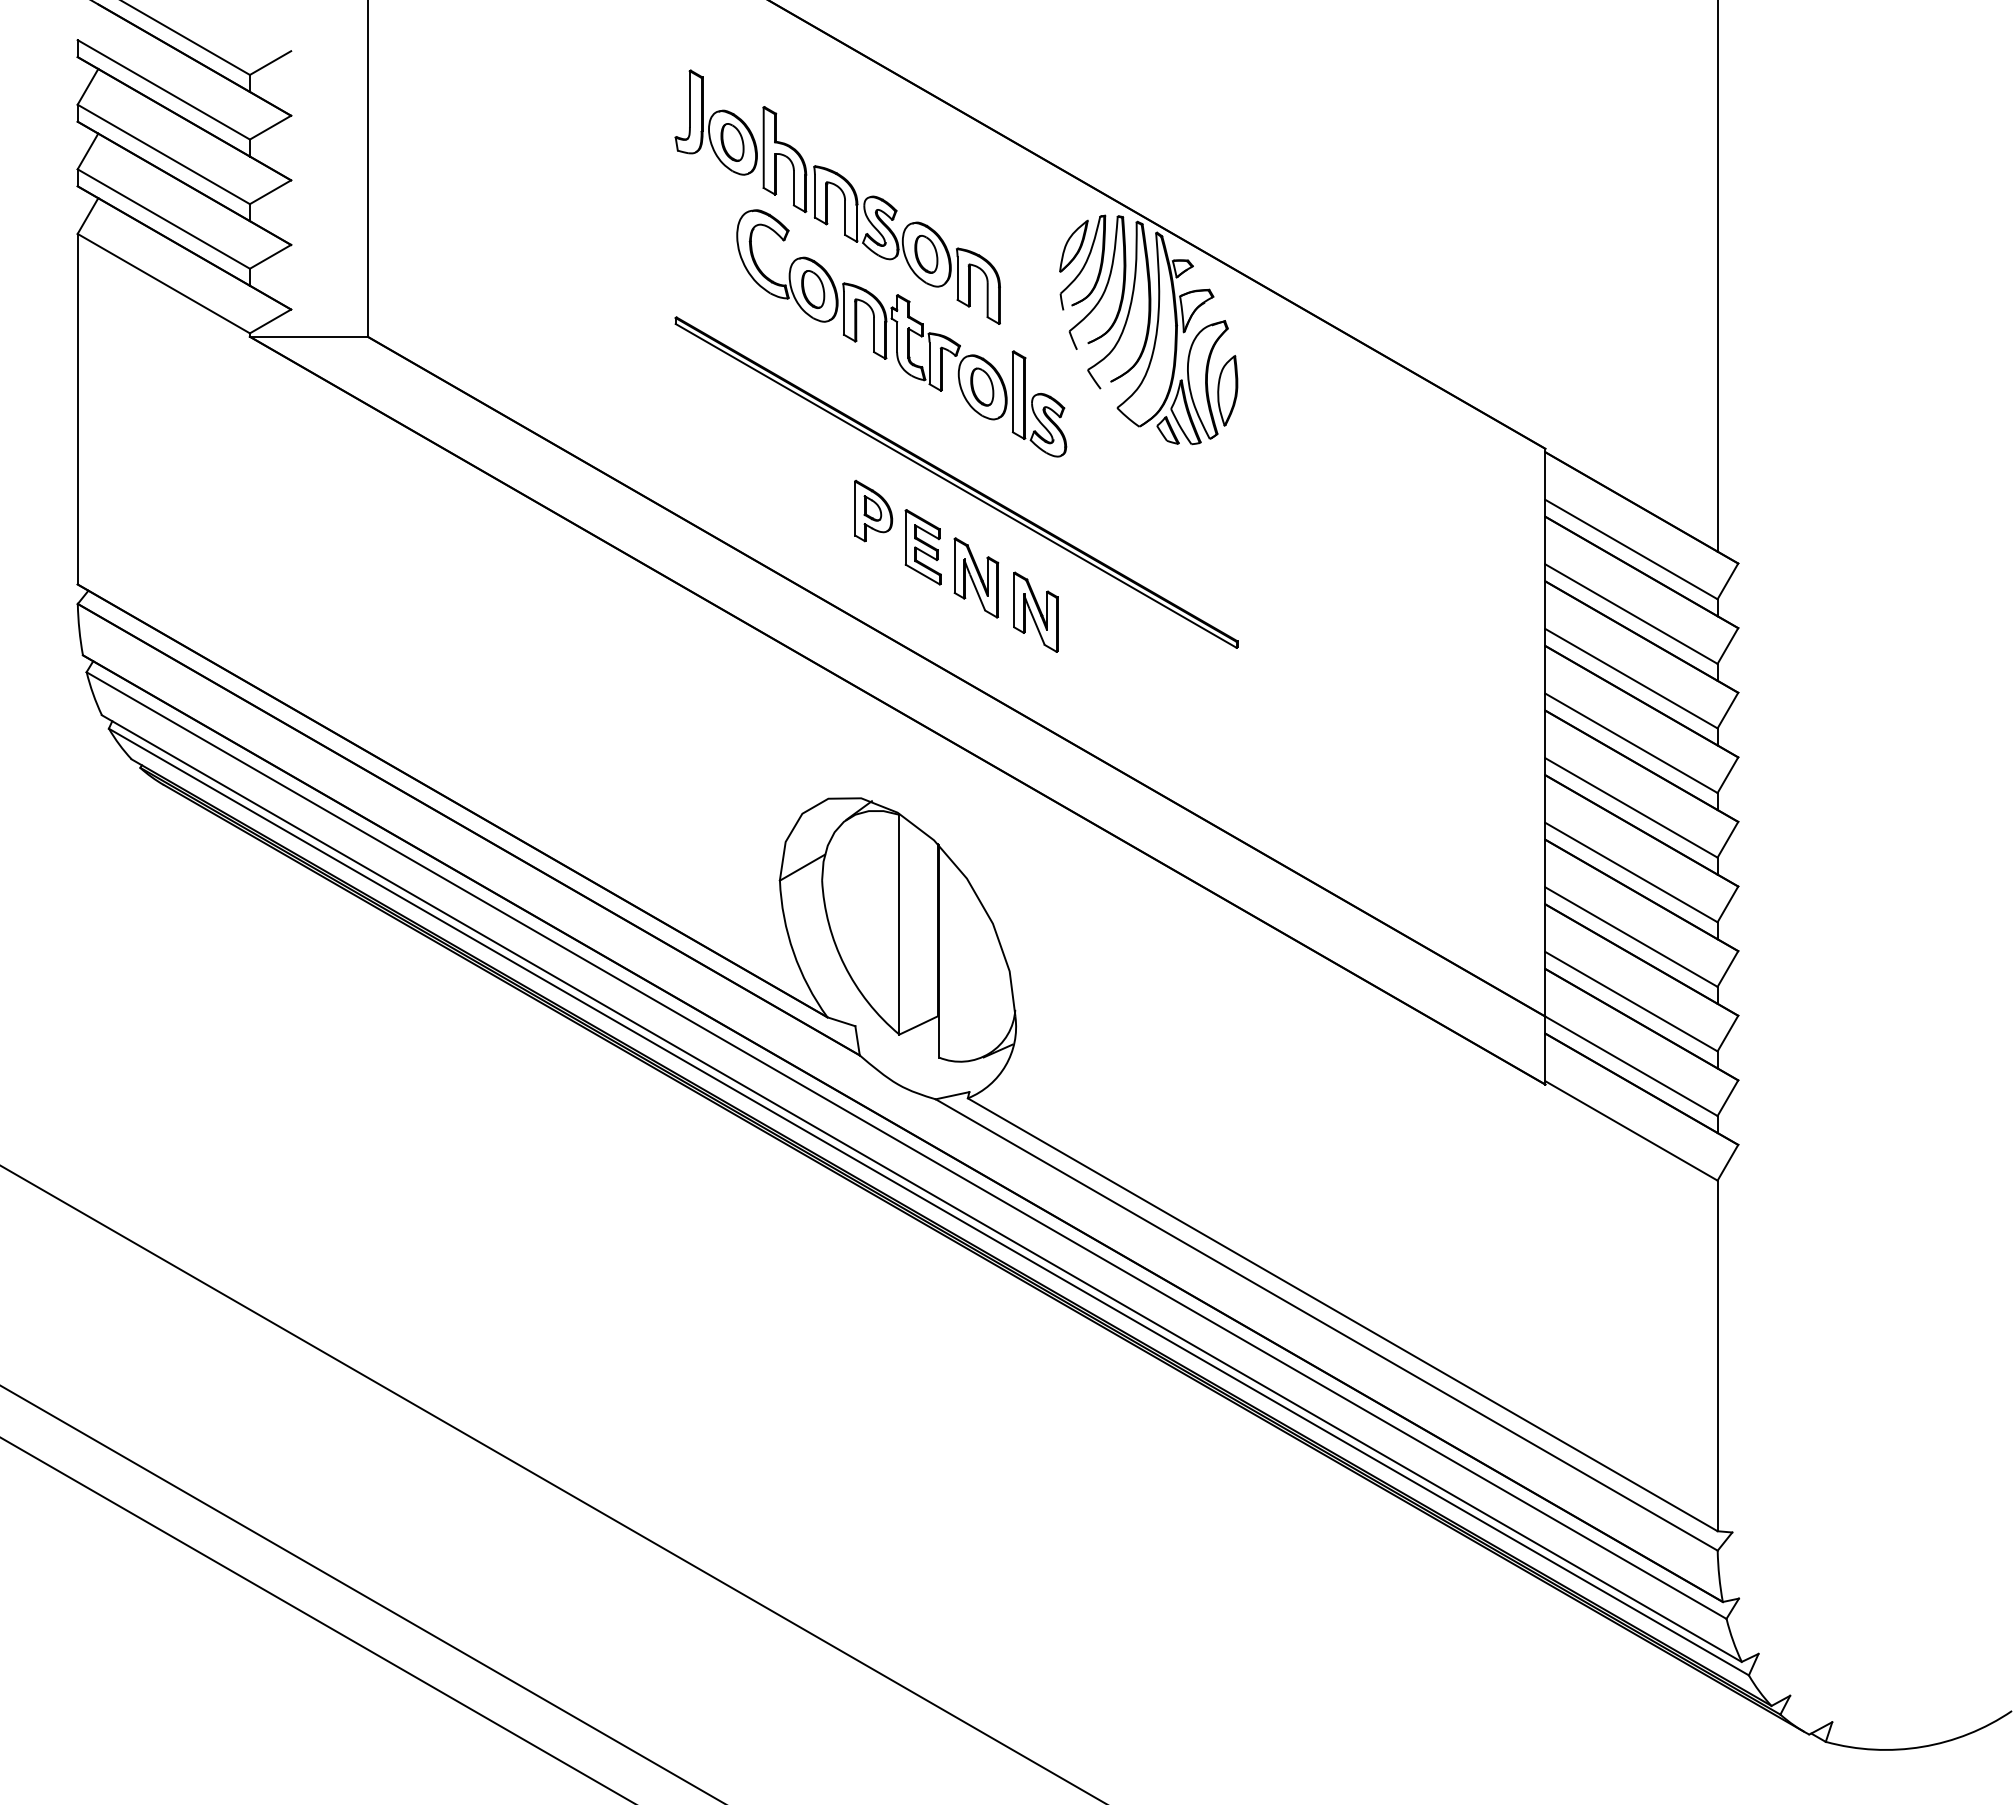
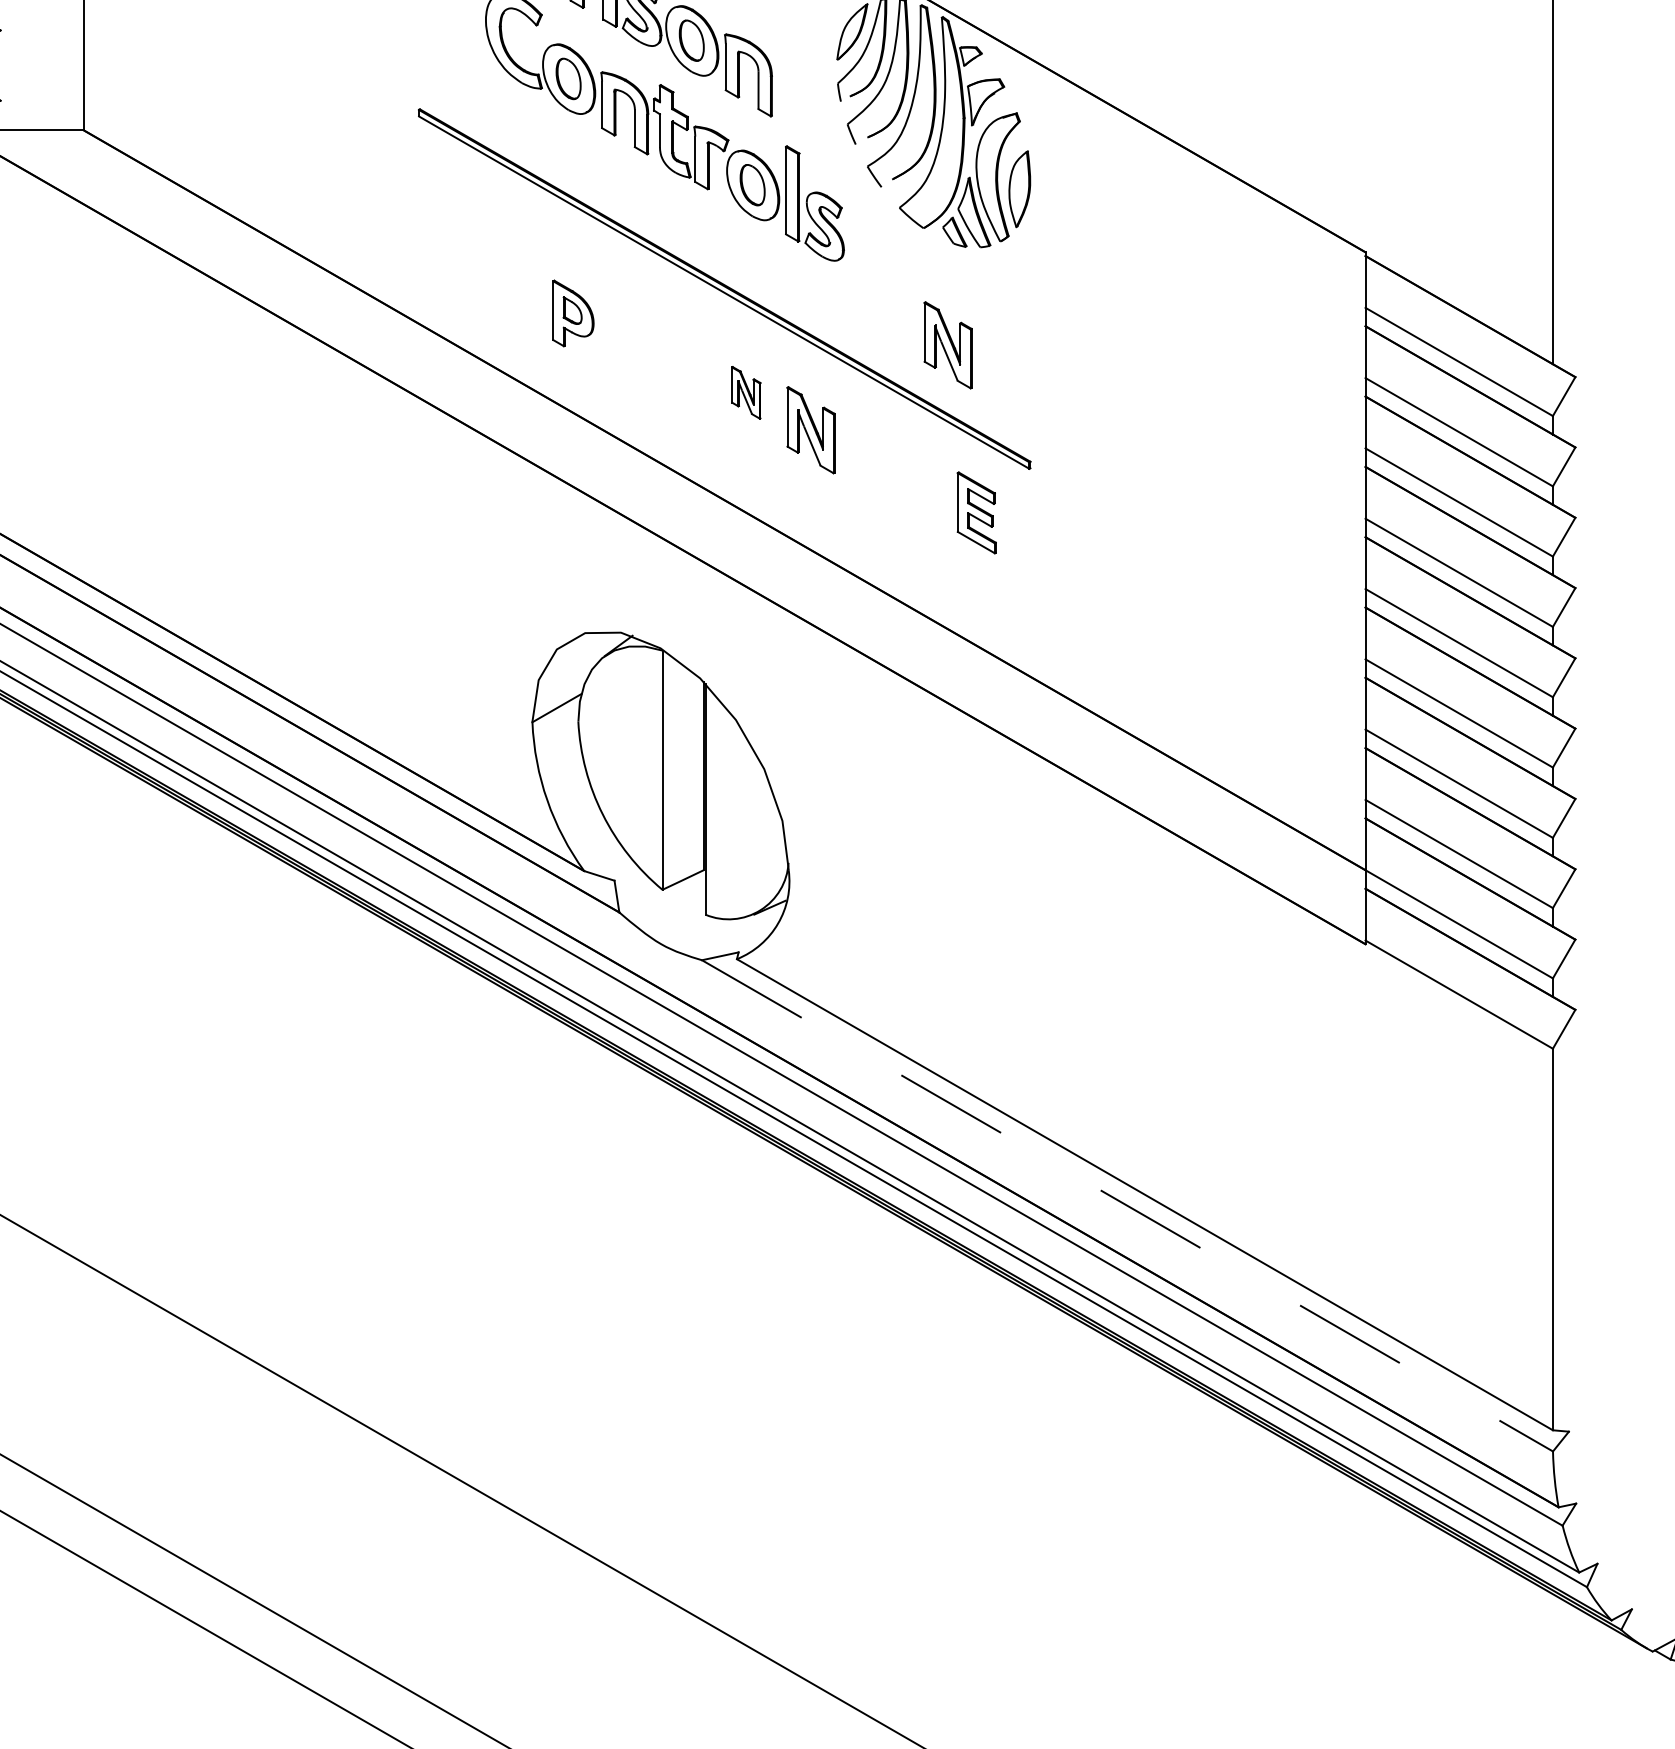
part: (873, 510) -> (573, 312), moved
part: (1161, 533) -> (947, 344), added
part: (922, 547) -> (975, 513), moved
part: (976, 577) -> (746, 392), size x0.6
line: (1327, 1325) -> (1128, 1206), solid -> dashed

